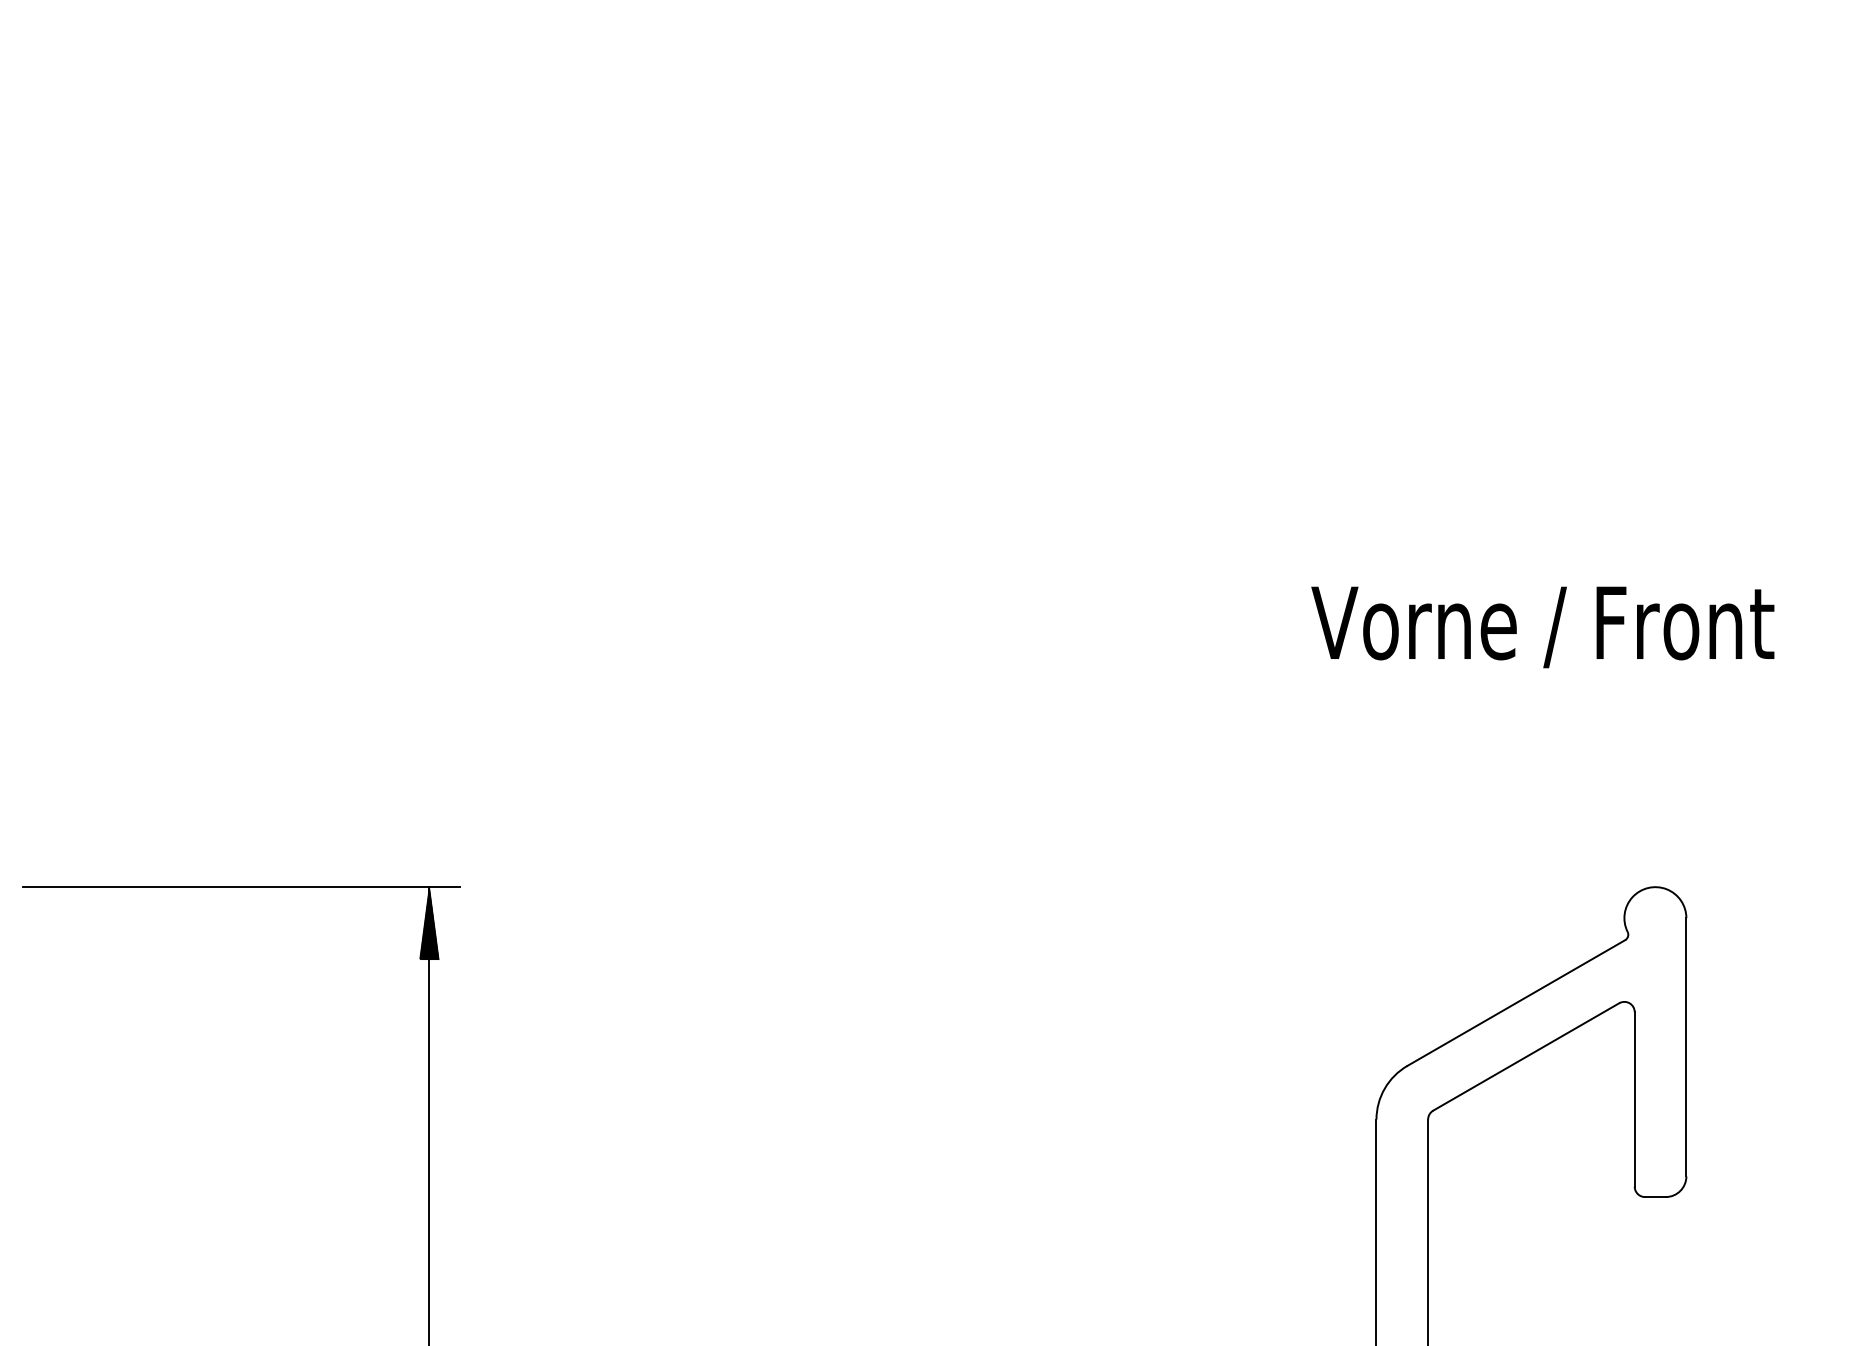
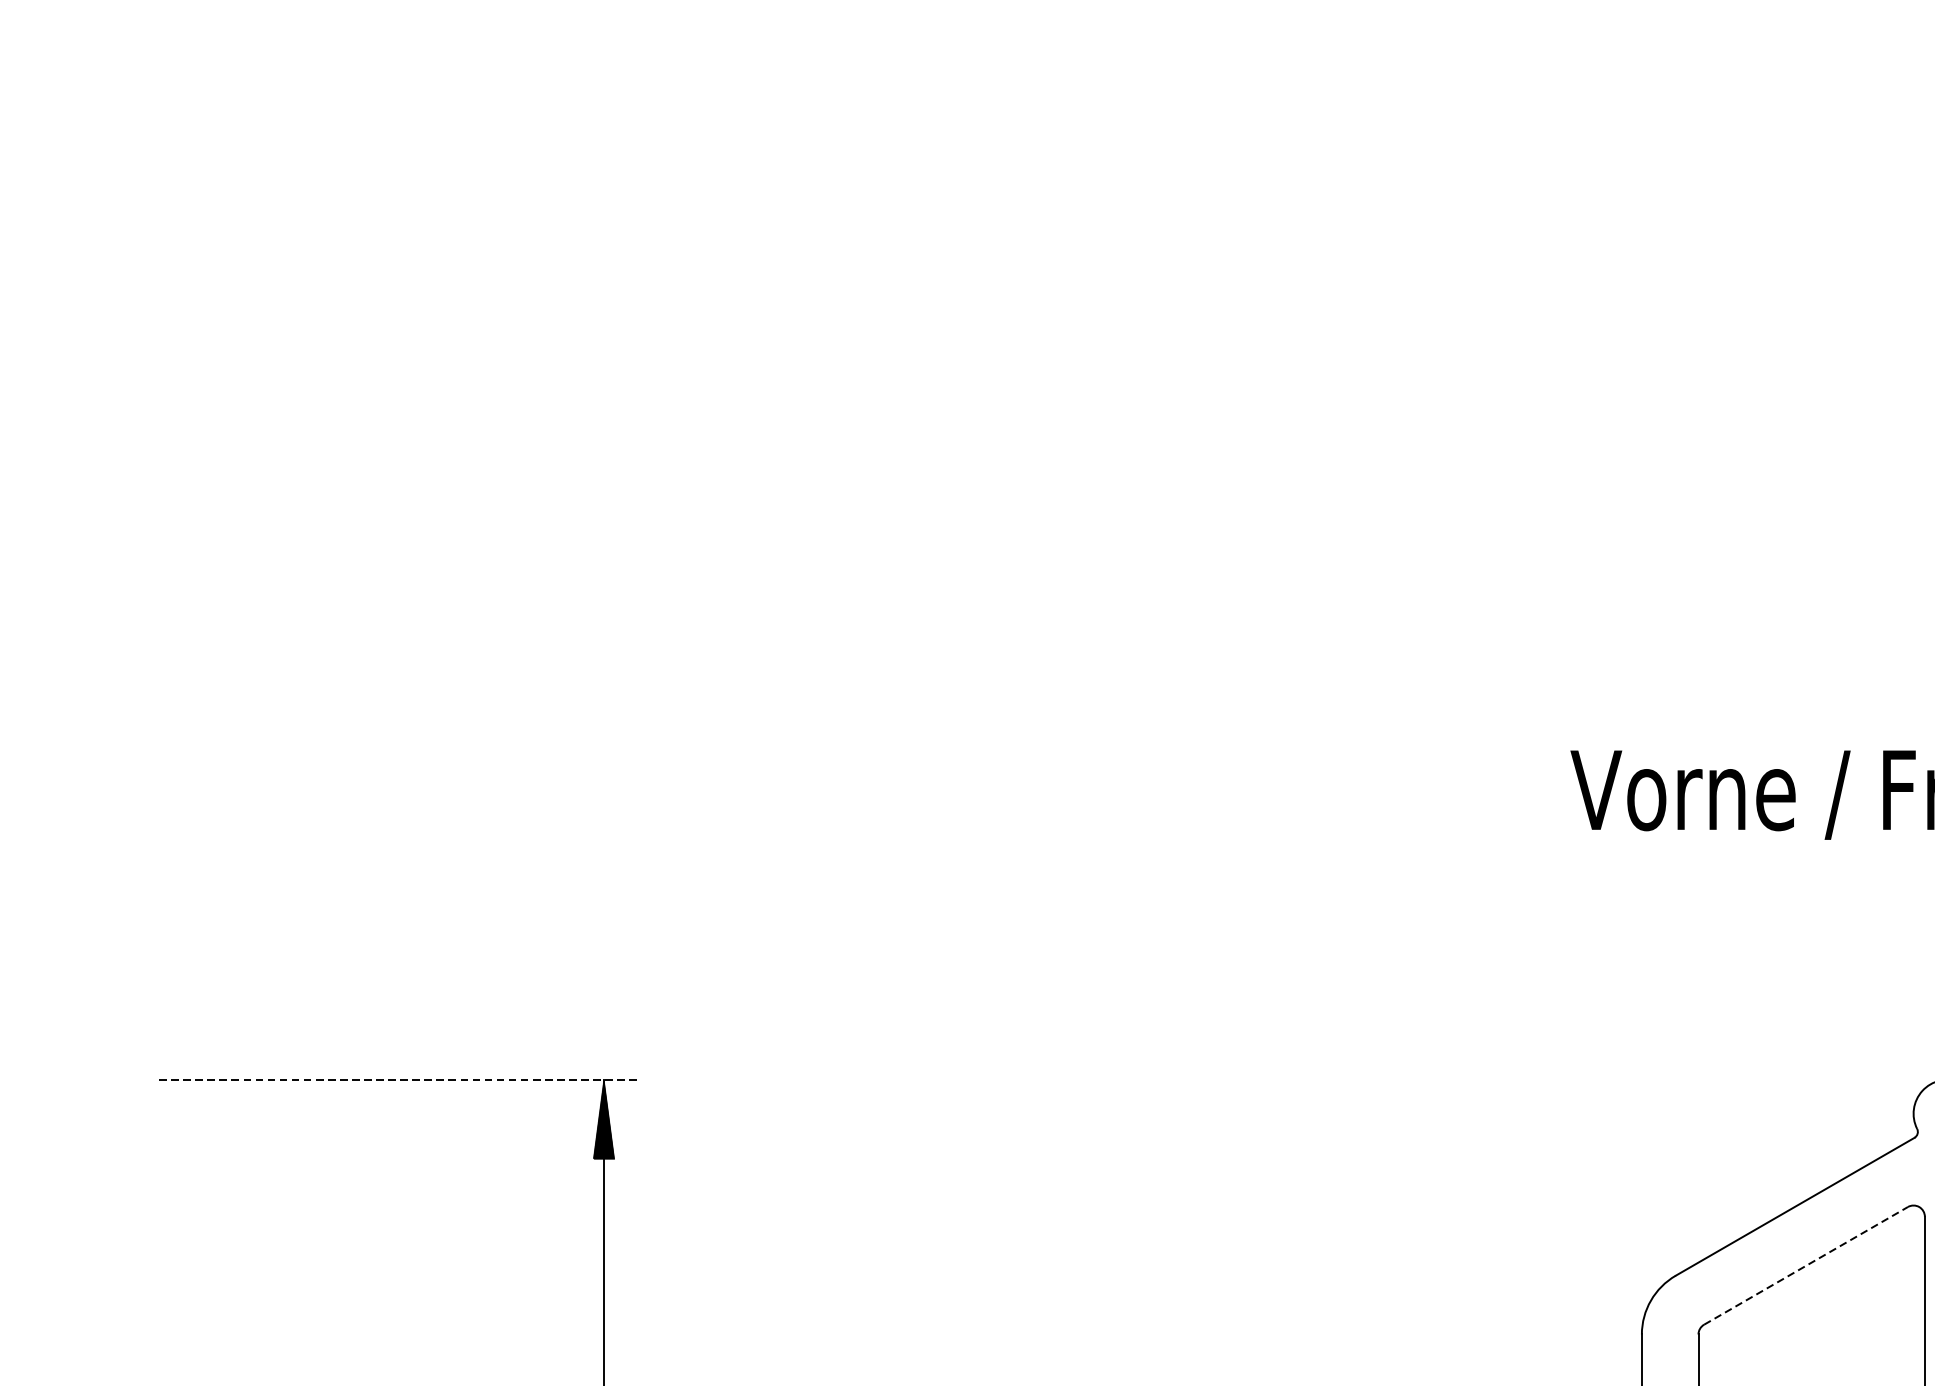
line: (242, 887) -> (399, 1080), solid -> dashed
line: (1526, 1056) -> (1806, 1265), solid -> dashed

